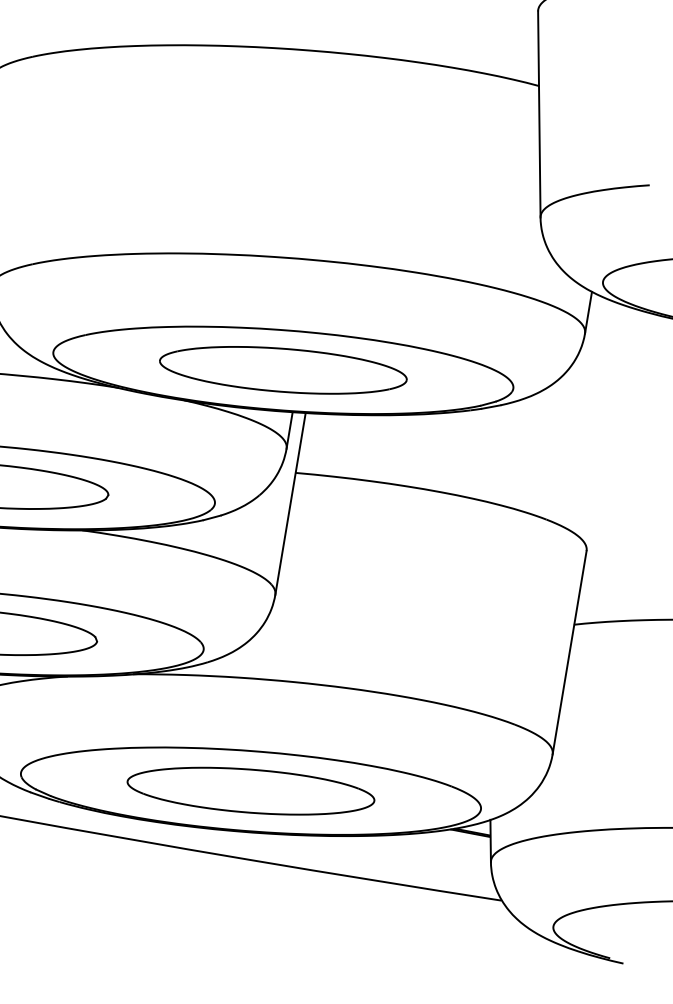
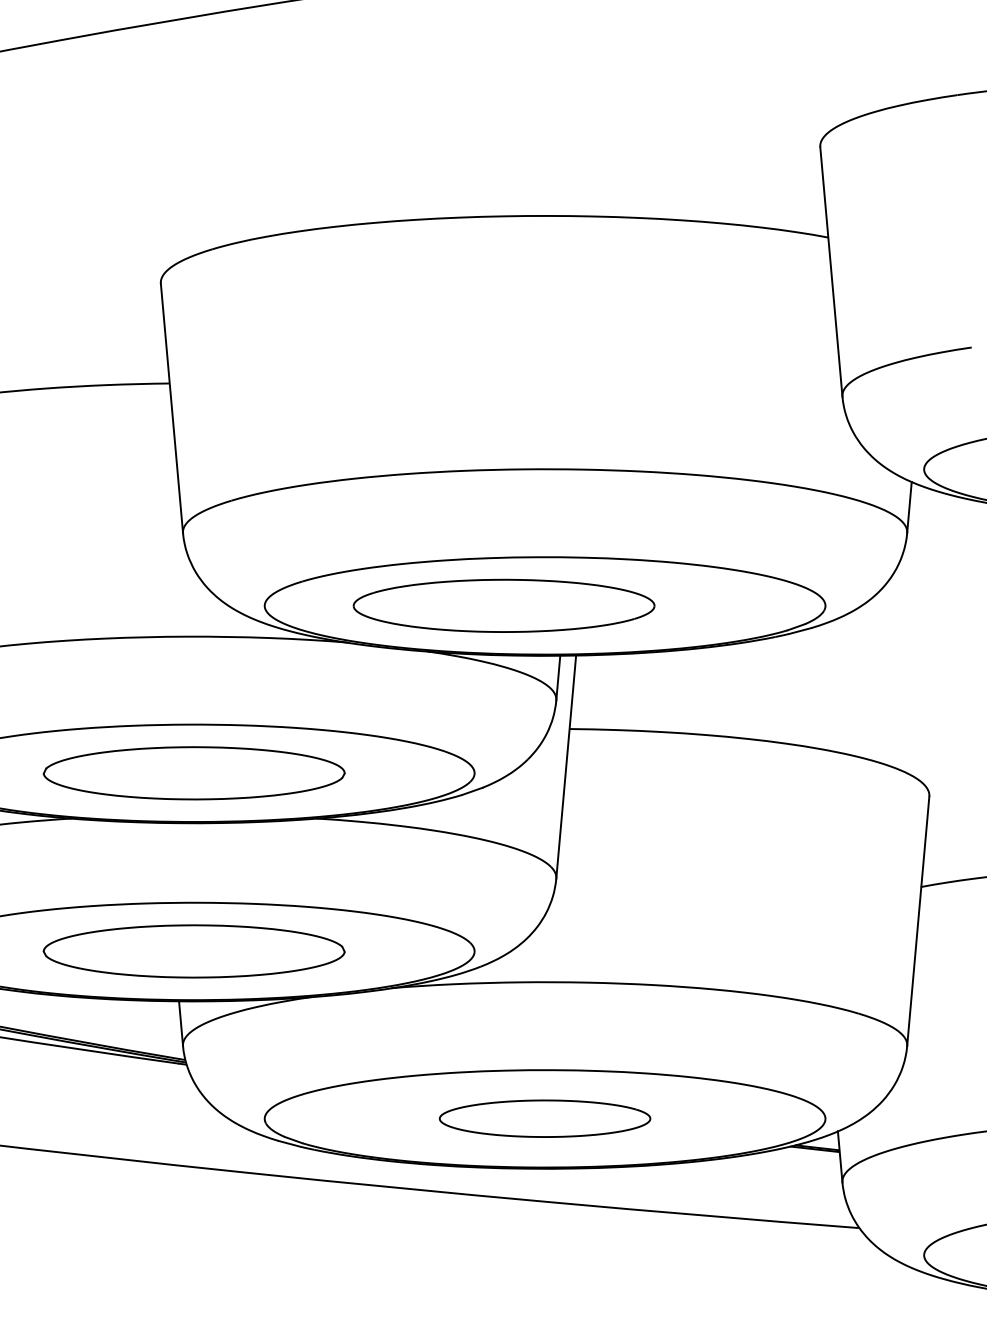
part: (282, 369) -> (503, 605), moved
part: (250, 790) -> (544, 1118), size x0.7

